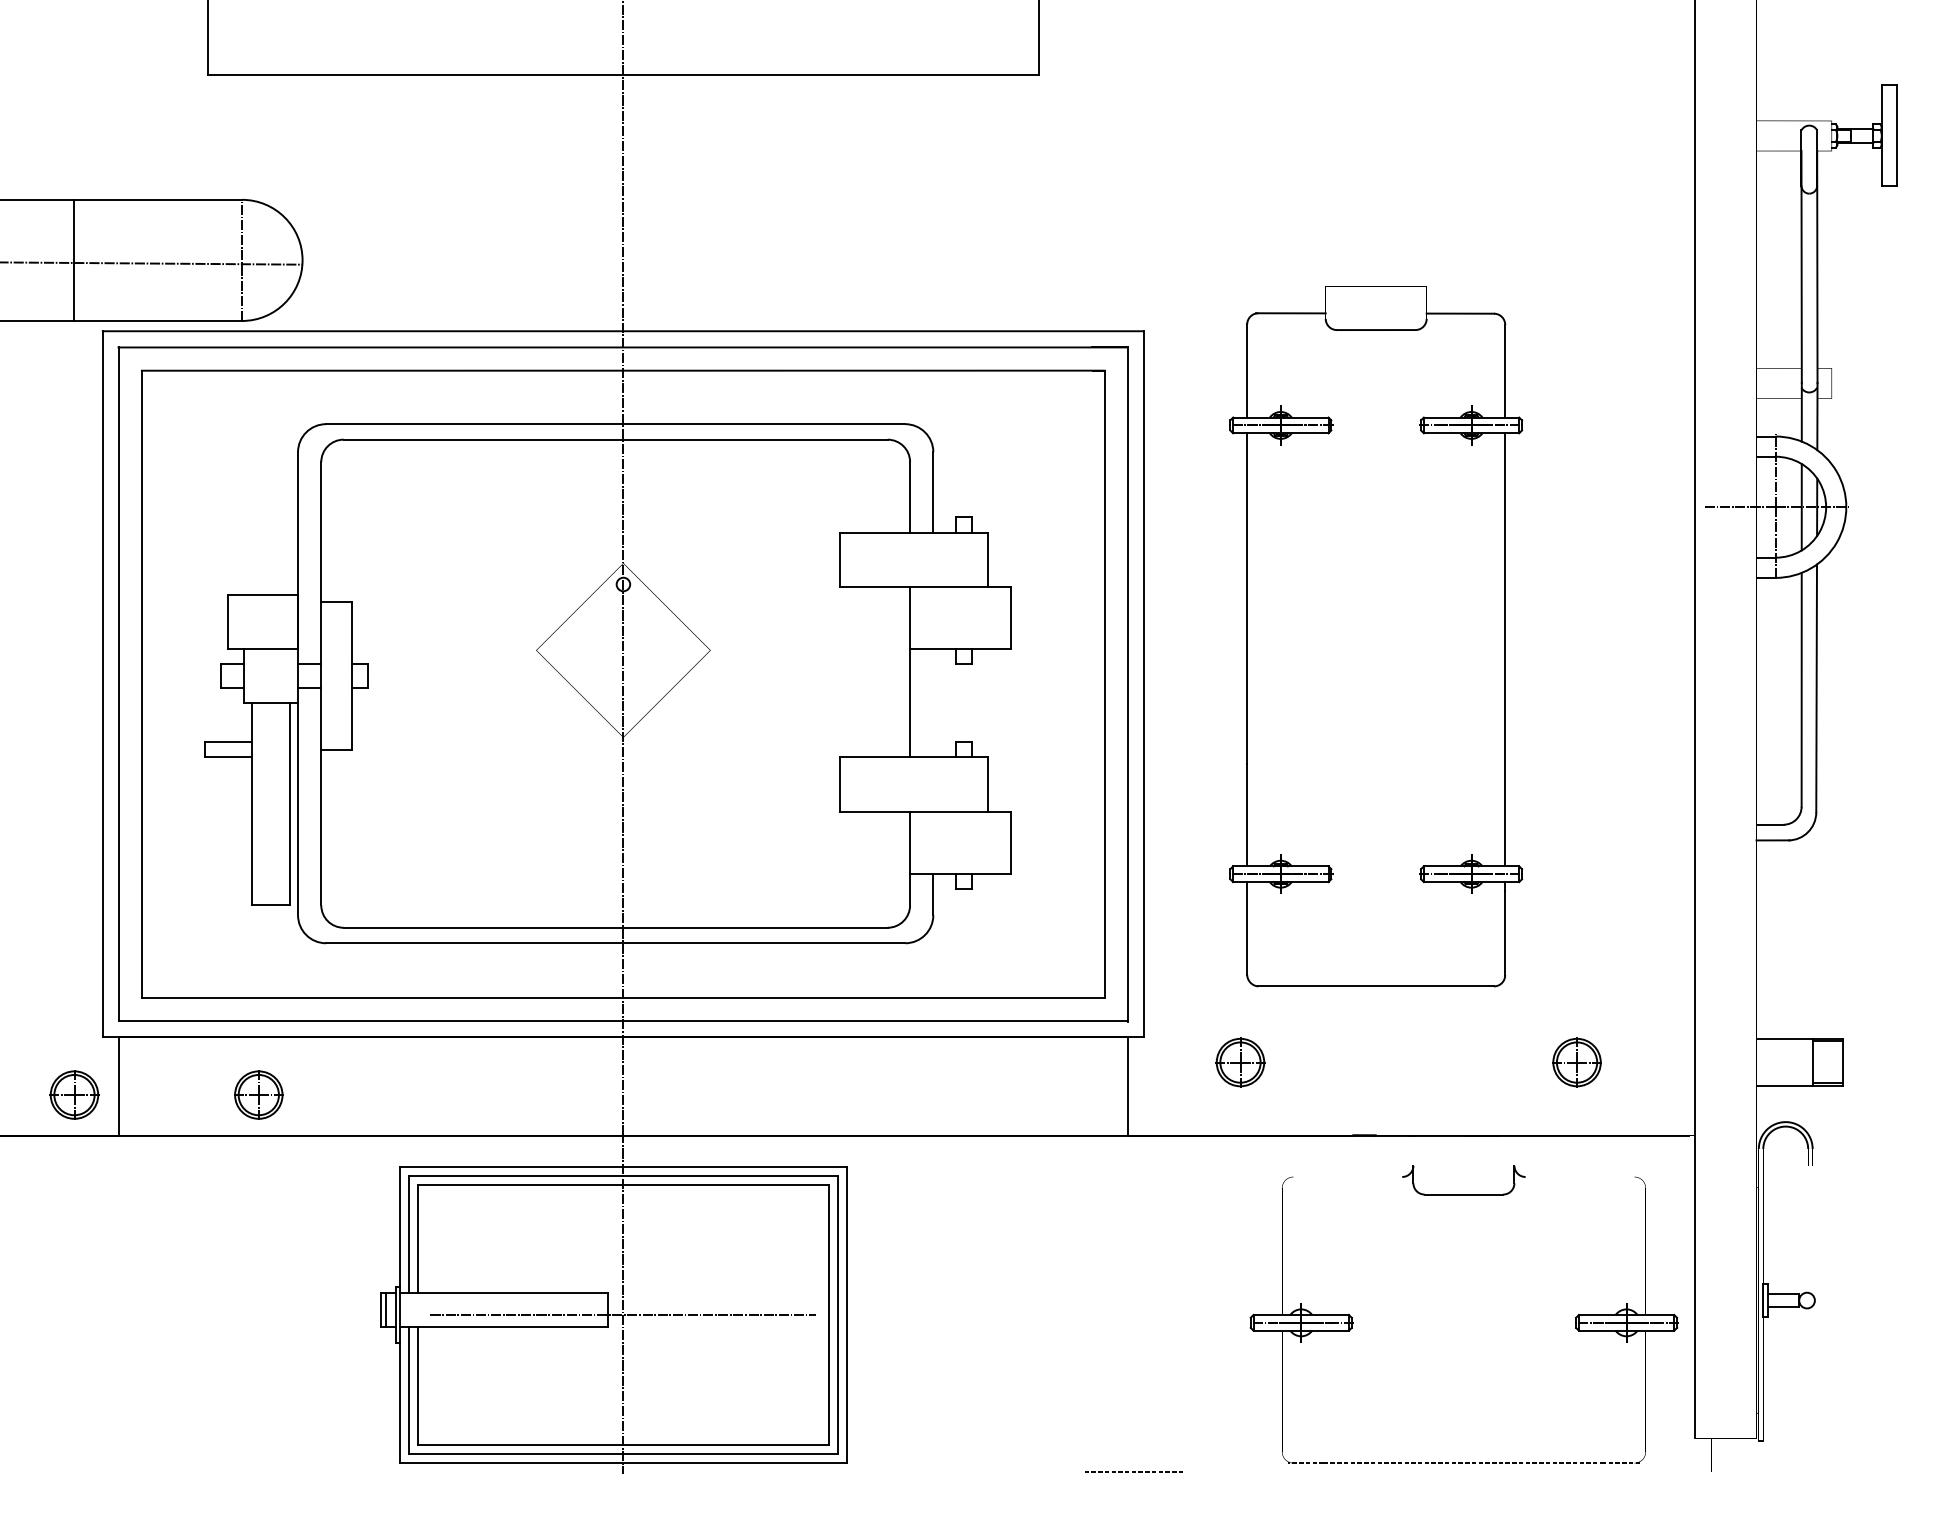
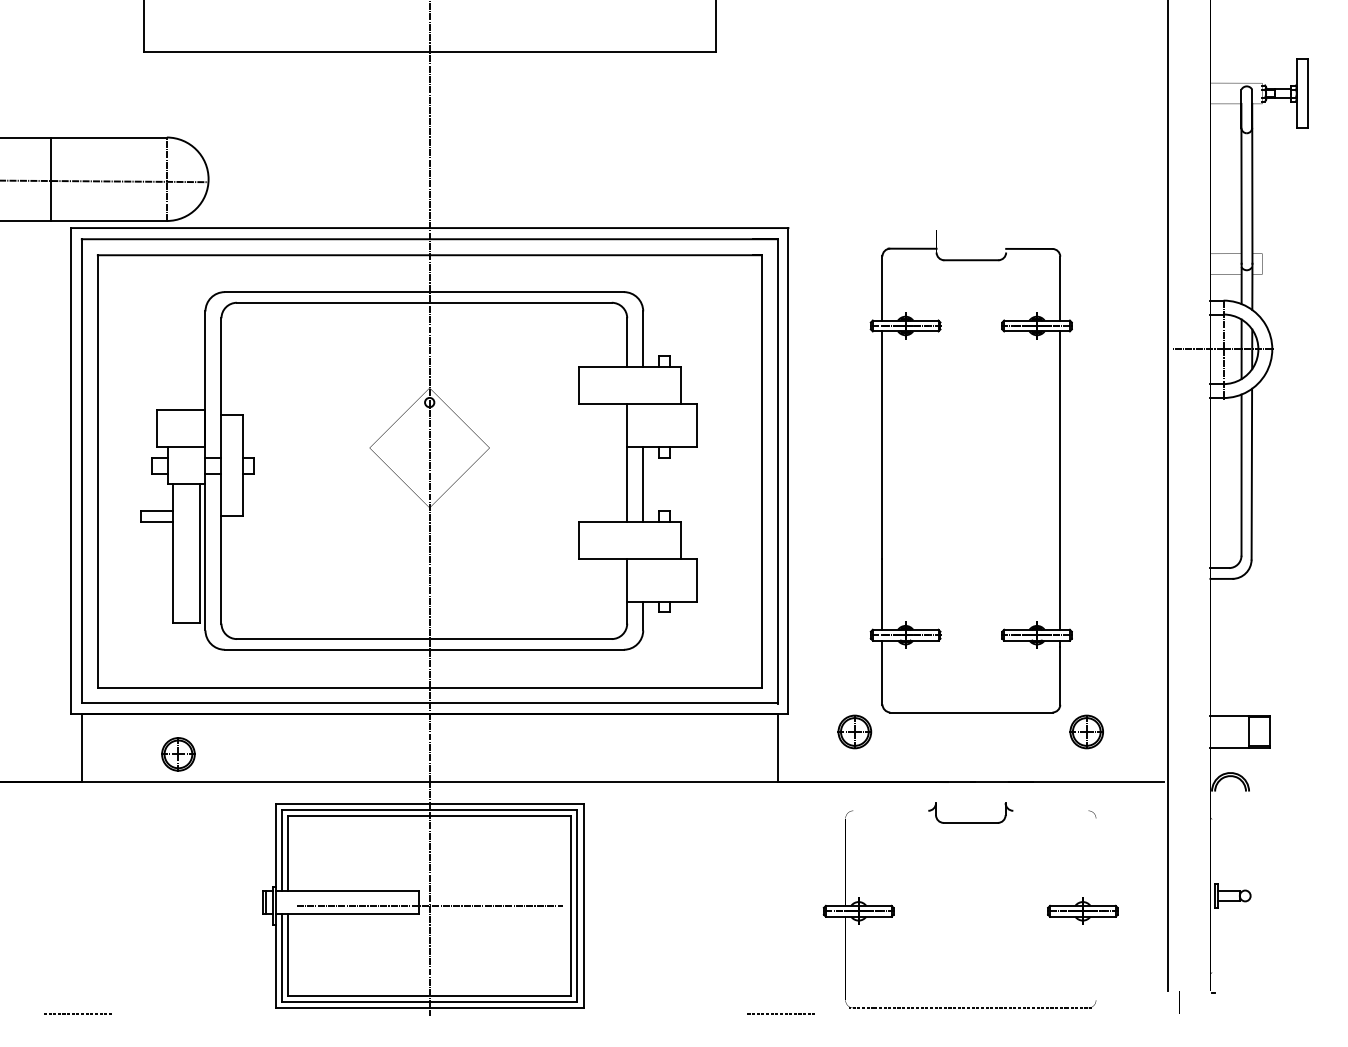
part: (1247, 636) -> (882, 471), moved
line: (933, 701) -> (643, 483), added
part: (74, 1095) -> (51, 754), removed
part: (1353, 1317) -> (894, 907), moved
line: (113, 1472) -> (78, 1014), added

